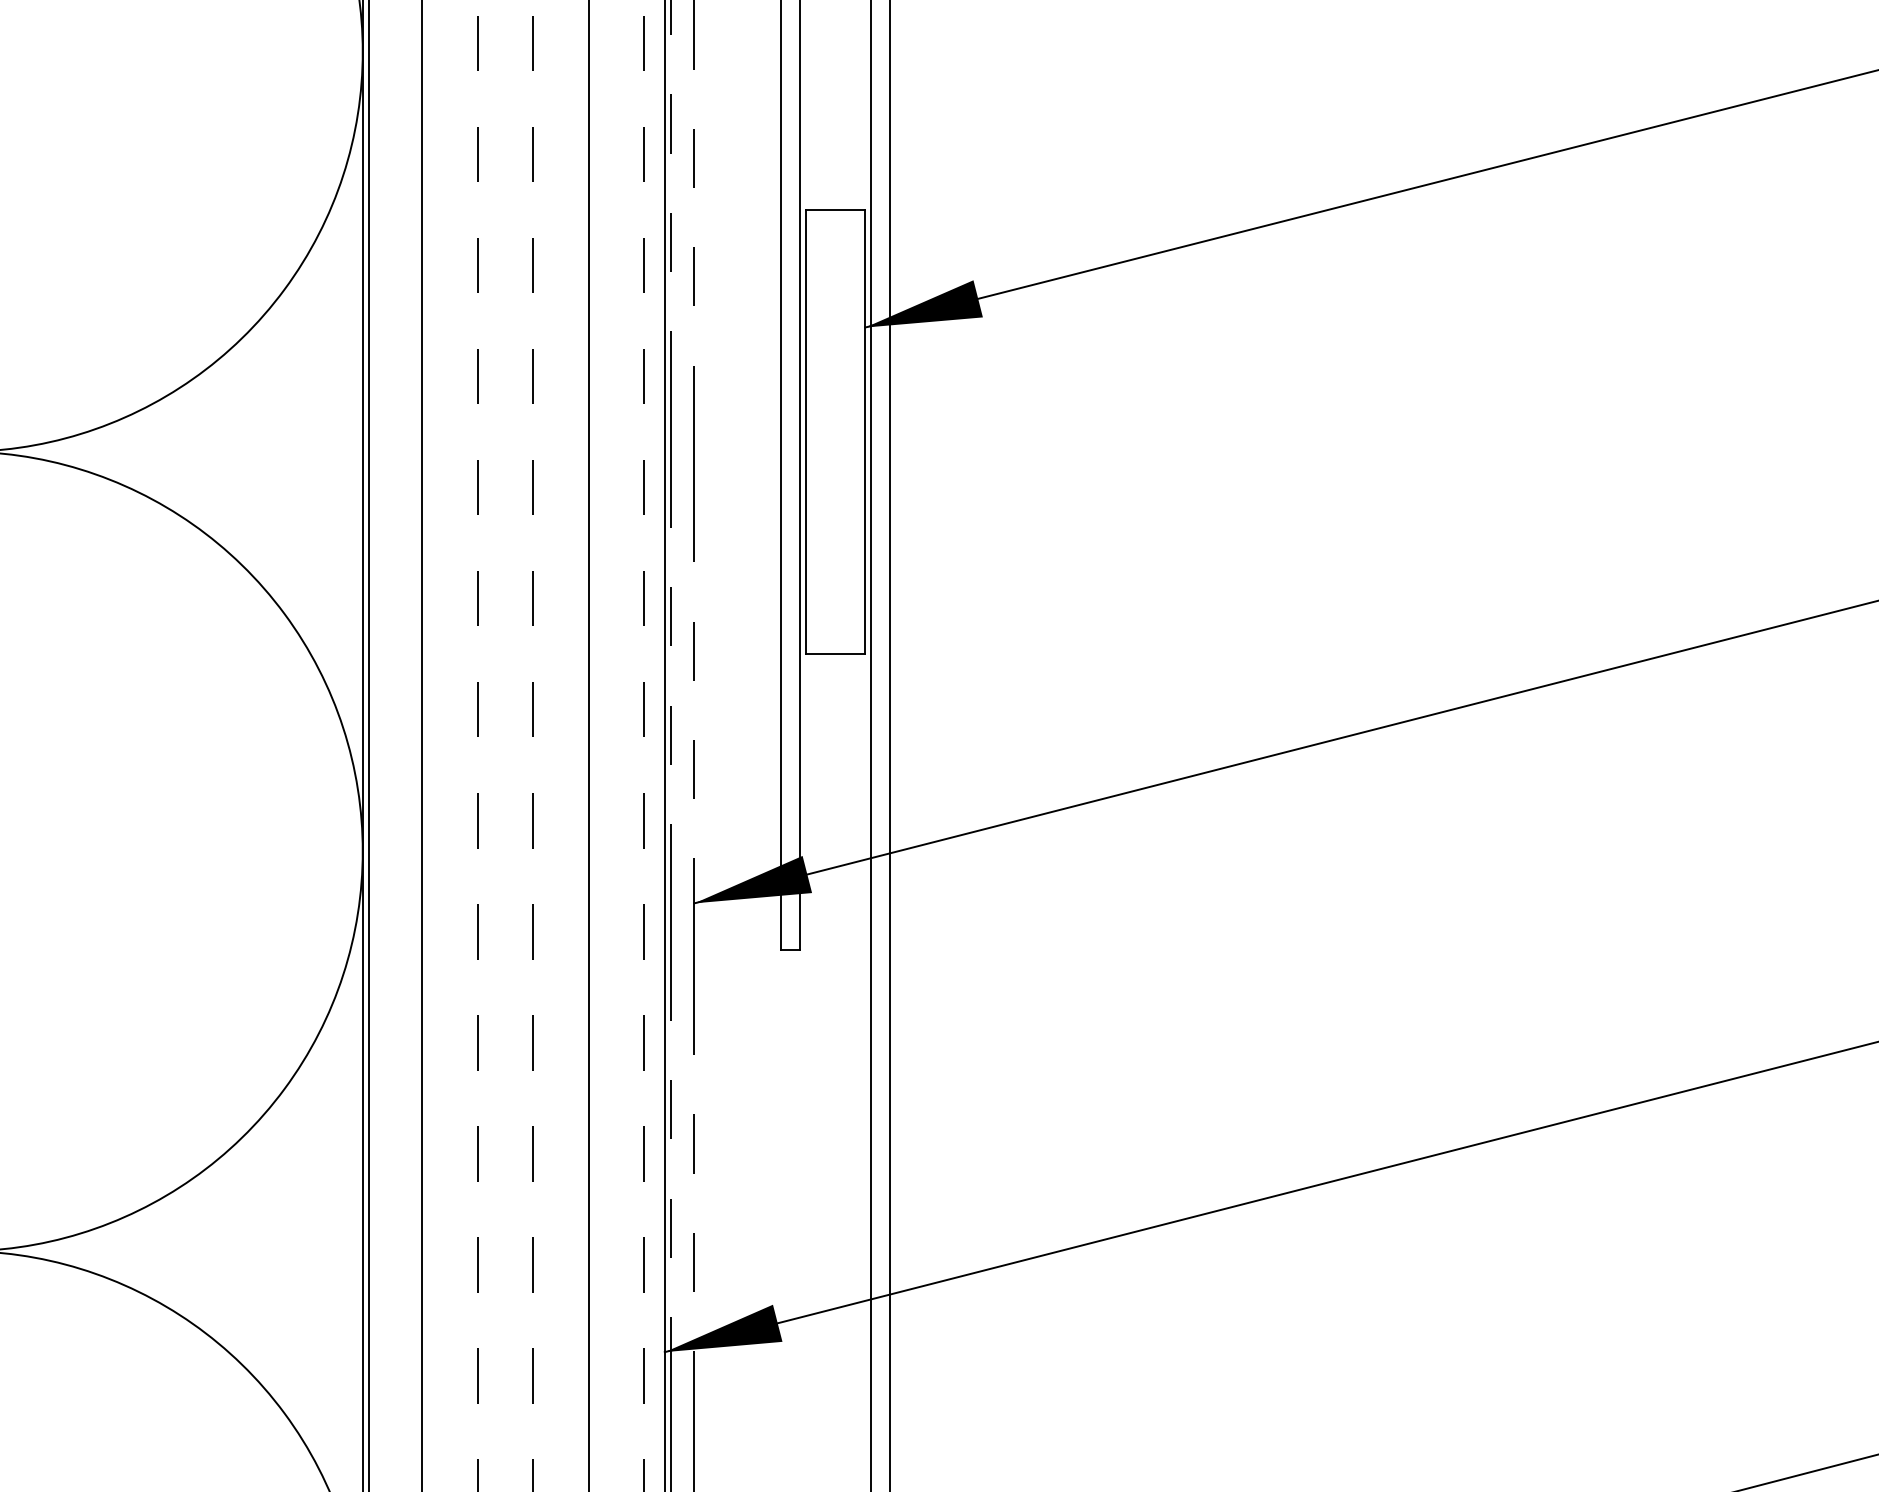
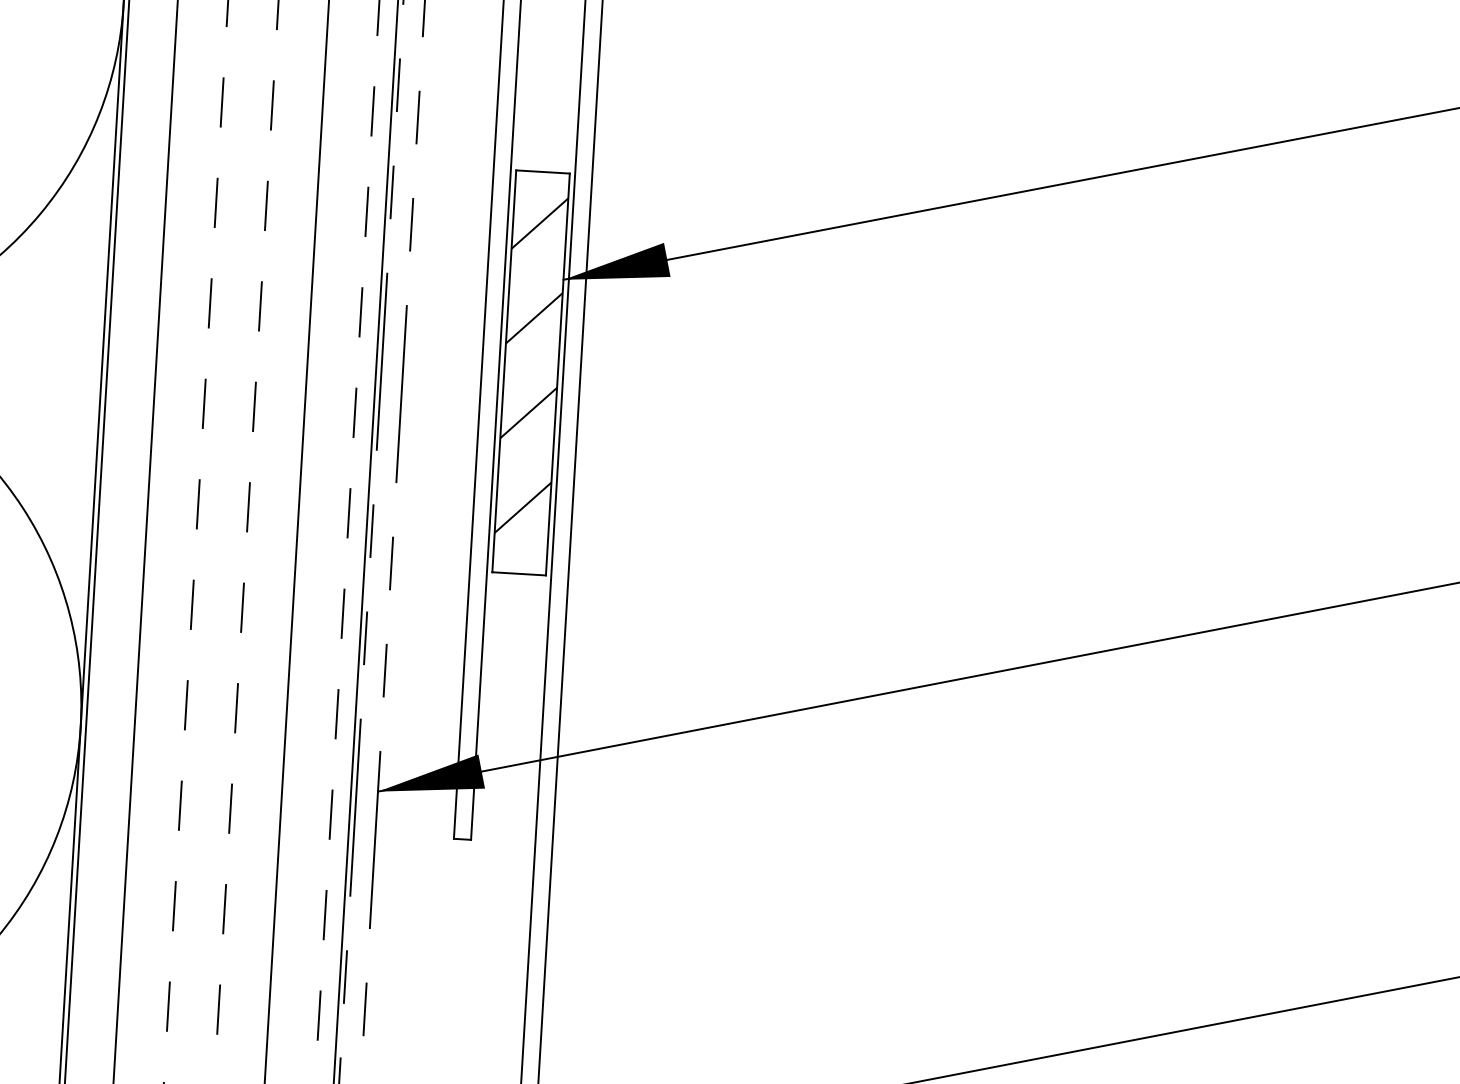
hatch: (835, 423) -> (531, 365), added

